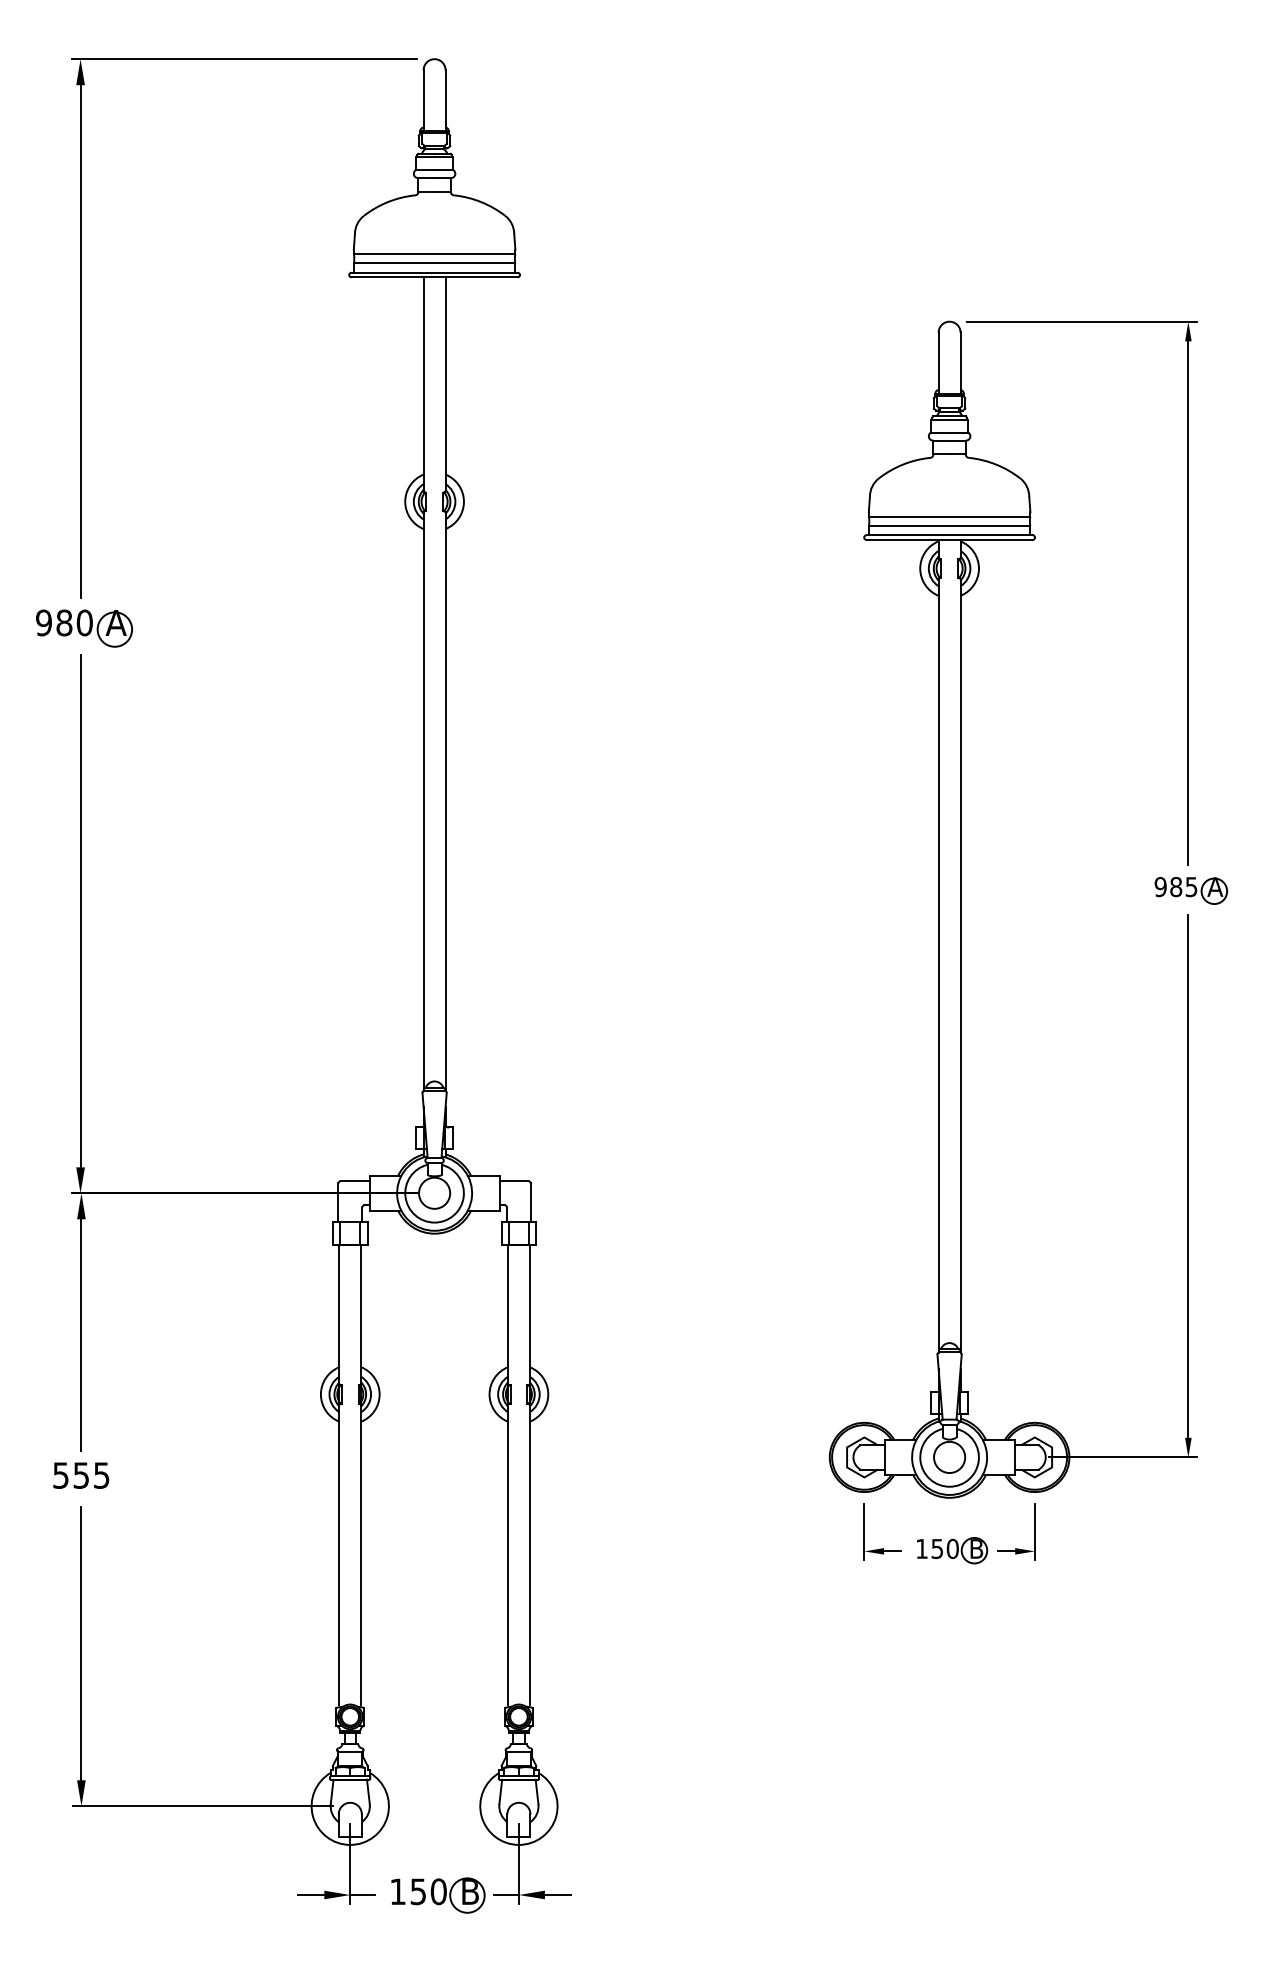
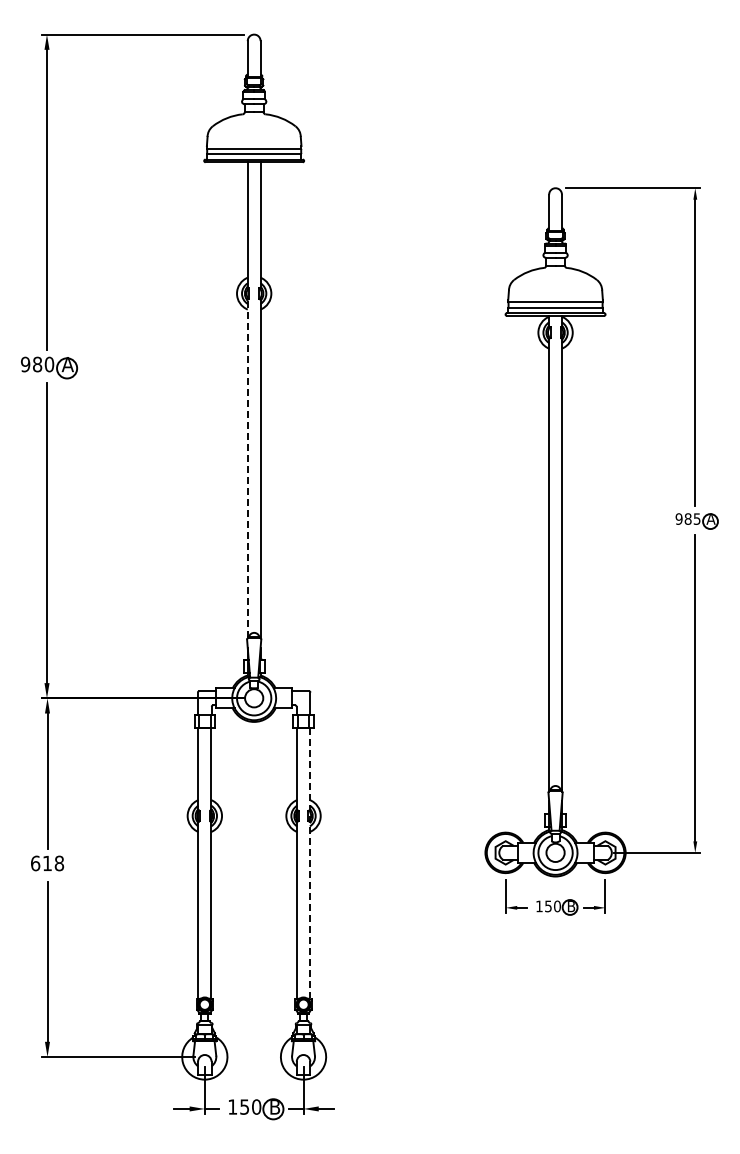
line: (423, 800) -> (247, 468), solid -> dashed
text: (81, 1475) -> (47, 863), 555 -> 618
line: (529, 1475) -> (309, 863), solid -> dashed

